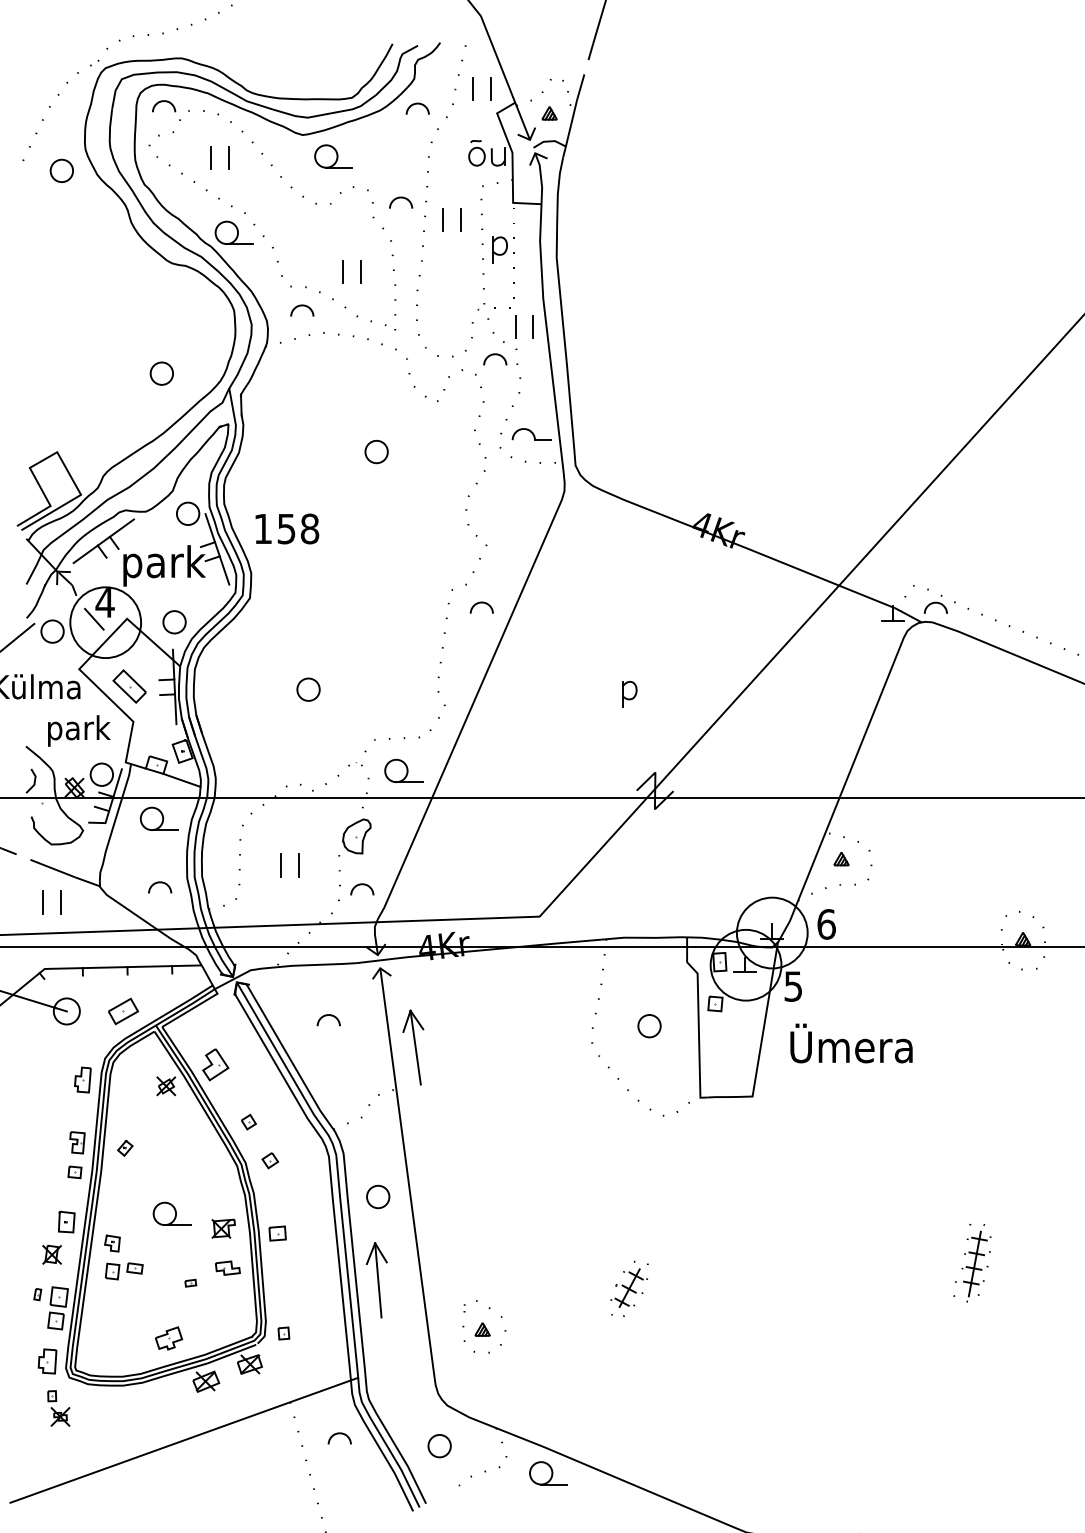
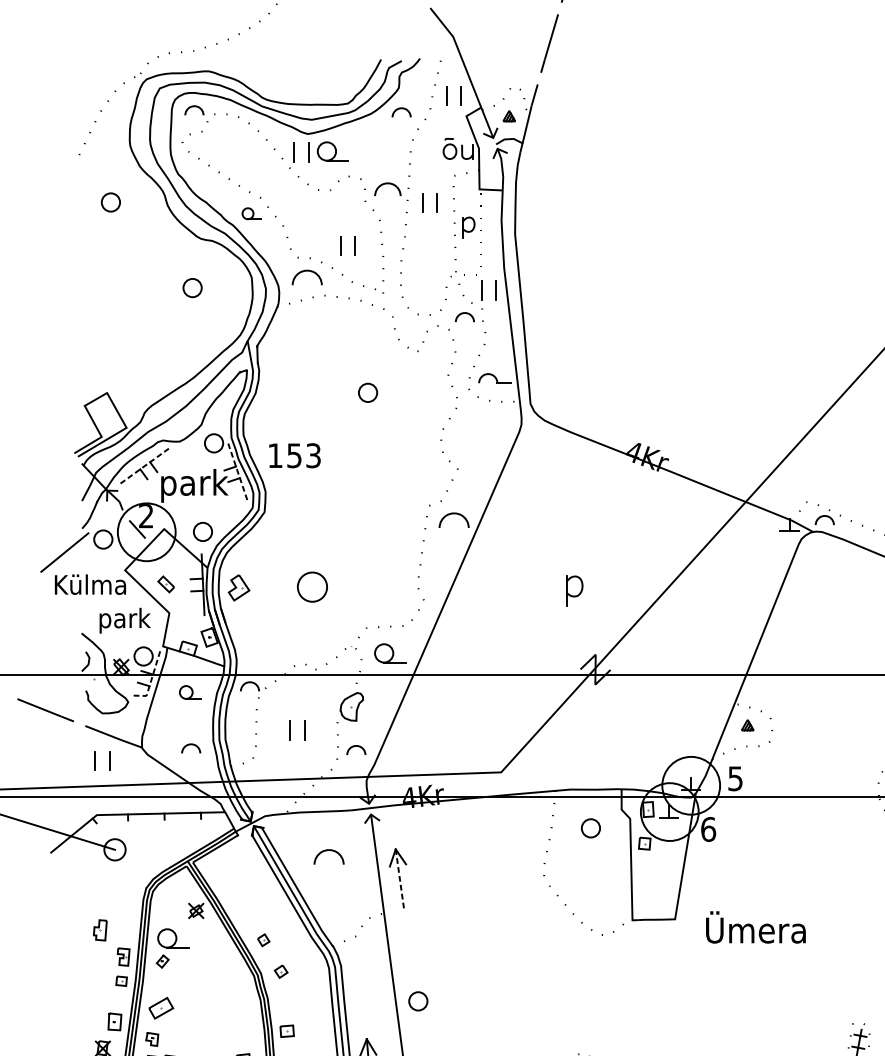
part: (211, 157) -> (294, 152), moved
part: (61, 170) -> (110, 202), moved
part: (401, 202) -> (388, 189), size x1.4
part: (233, 232) -> (251, 213), size x0.6
part: (302, 310) -> (307, 277), size x1.6
part: (161, 373) -> (192, 287), moved
text: (309, 528) -> (313, 455), 158 -> 153
line: (104, 540) -> (145, 465), solid -> dashed
line: (217, 549) -> (238, 472), solid -> dashed
text: (104, 602) -> (145, 515), 4 -> 2
part: (481, 607) -> (453, 519), size x1.6
part: (129, 686) -> (166, 584), size x0.6
part: (308, 689) -> (312, 586), size x1.6
part: (629, 694) -> (574, 590), size x1.4
line: (110, 805) -> (150, 681), solid -> dashed
part: (232, 811) -> (250, 686), added
part: (158, 818) -> (189, 692), size x0.7
text: (826, 924) -> (735, 778), 6 -> 5
text: (793, 986) -> (708, 829), 5 -> 6
part: (123, 1011) -> (161, 1008), moved
part: (328, 1020) -> (328, 857), size x1.6
part: (649, 1026) -> (590, 828), moved
text: (851, 1043) -> (755, 927), moved
line: (415, 1048) -> (399, 880), solid -> dashed
part: (215, 1064) -> (238, 587), moved
part: (82, 1079) -> (100, 929), moved
part: (378, 1196) -> (418, 1000), moved
part: (171, 1213) -> (172, 938), moved
part: (223, 1228) -> (242, 1027), removed

